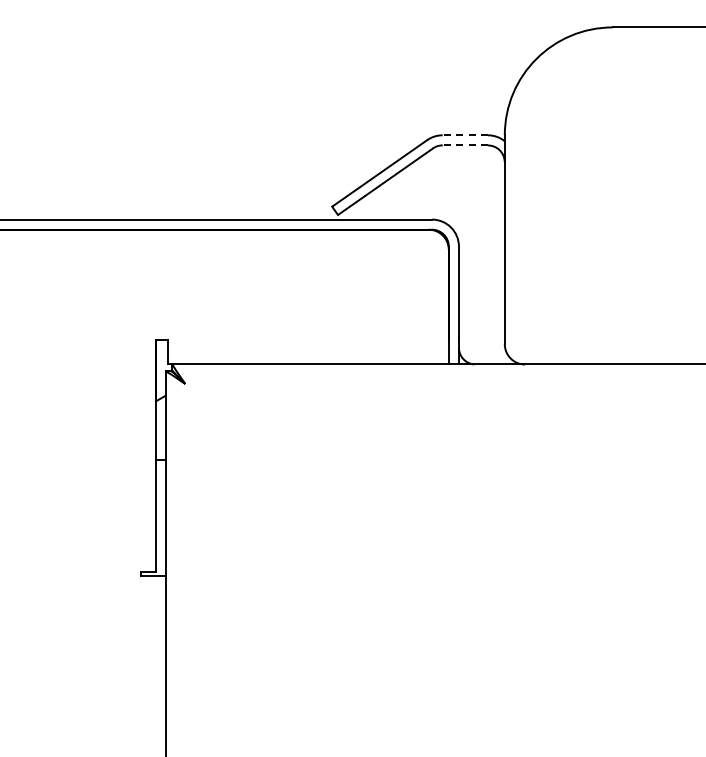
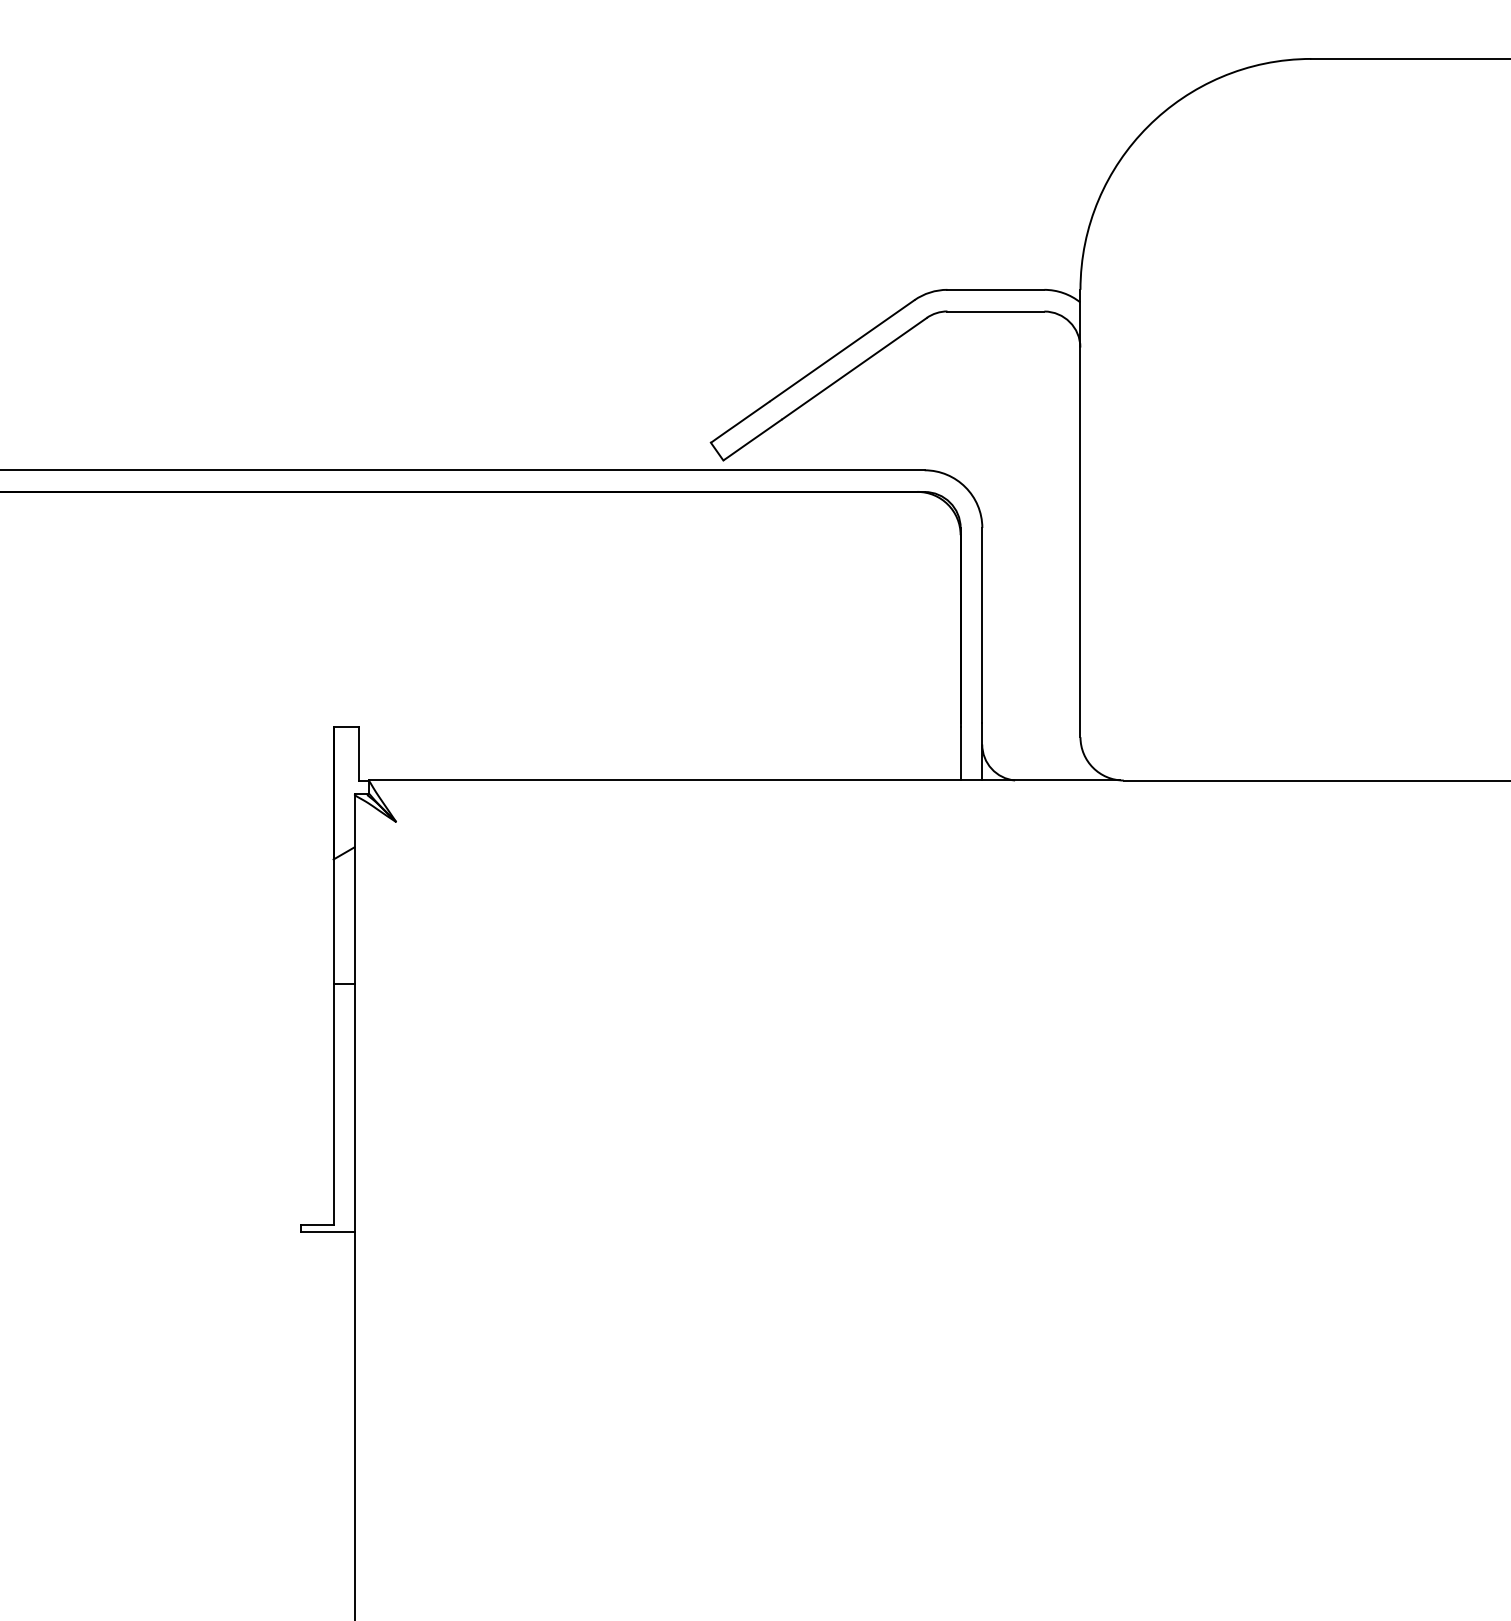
line: (465, 135) -> (996, 290), dashed -> solid
line: (465, 145) -> (996, 311), dashed -> solid

